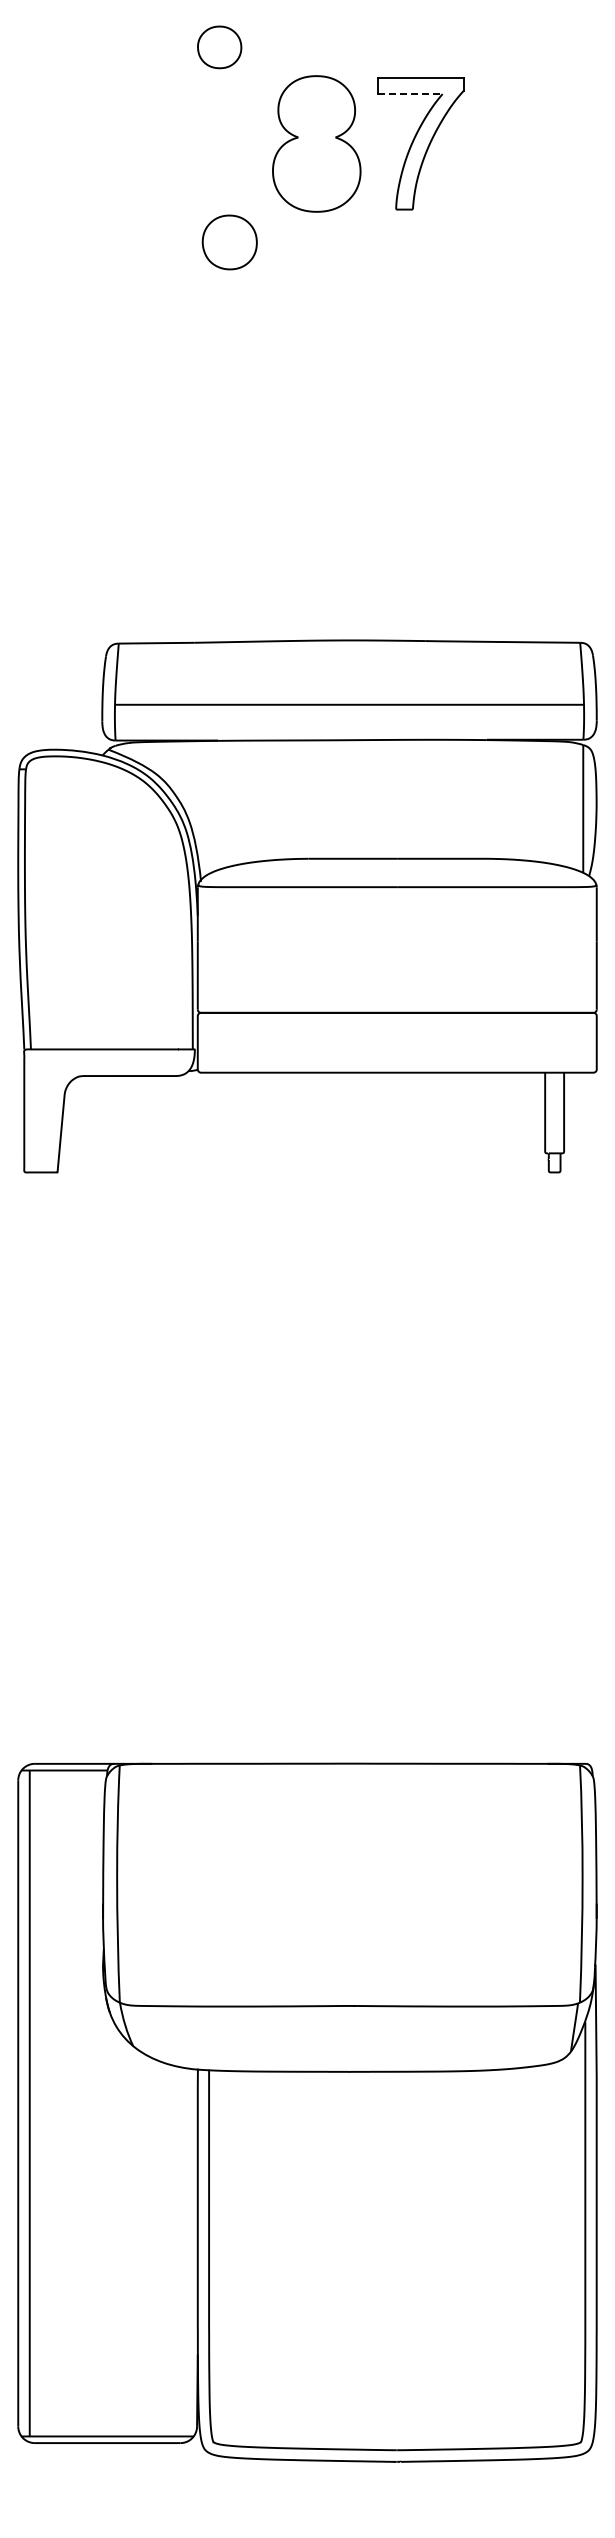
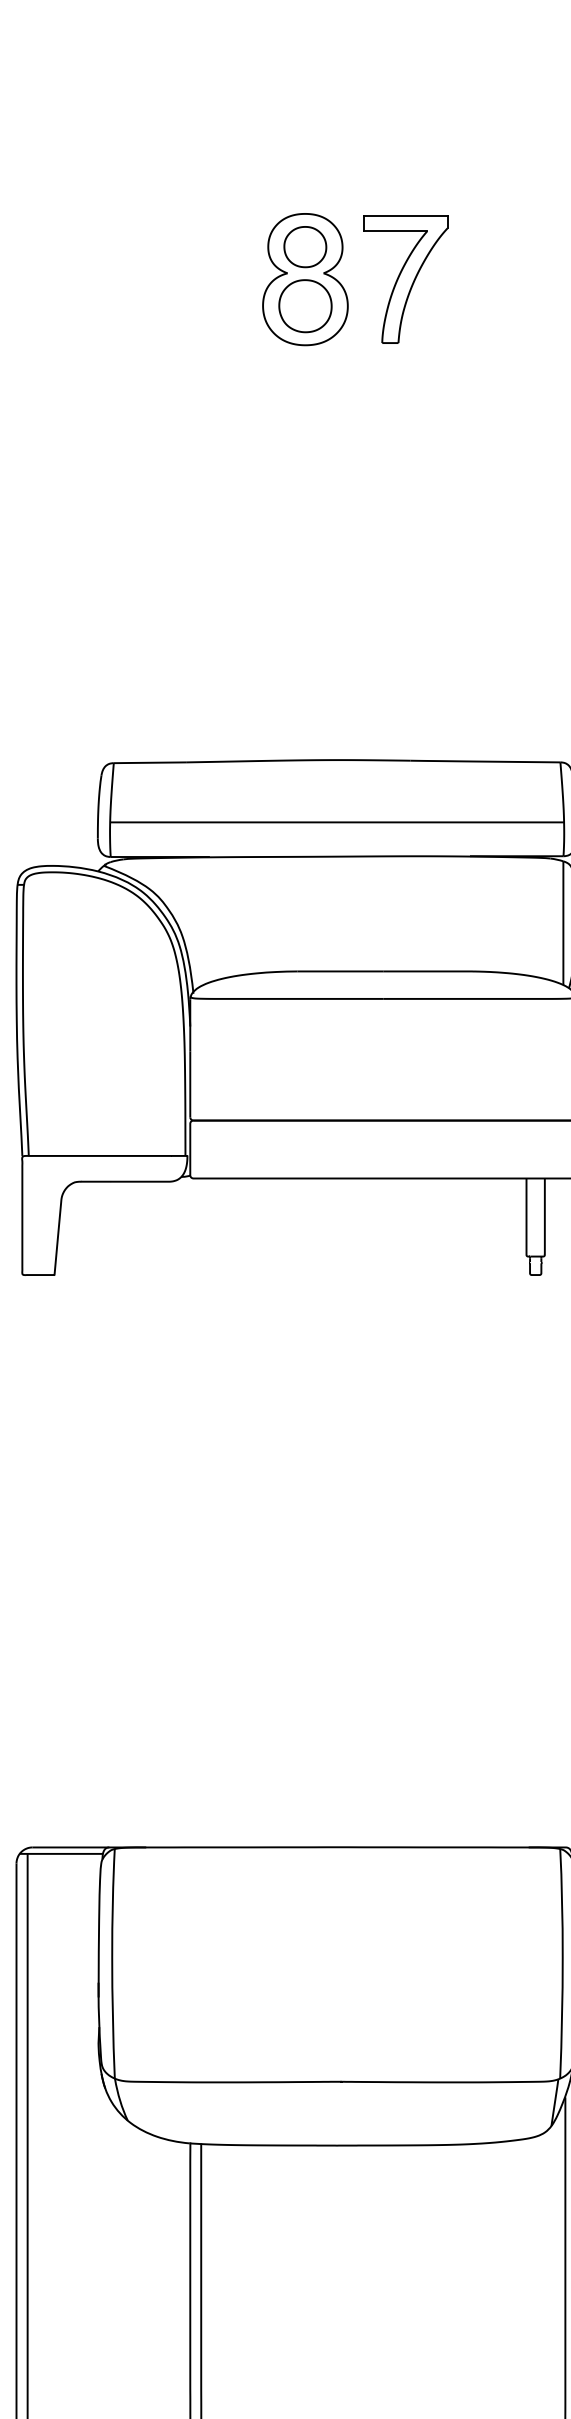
part: (219, 47) -> (305, 247), moved
line: (410, 94) -> (396, 231), dashed -> solid
part: (229, 242) -> (305, 306), moved

